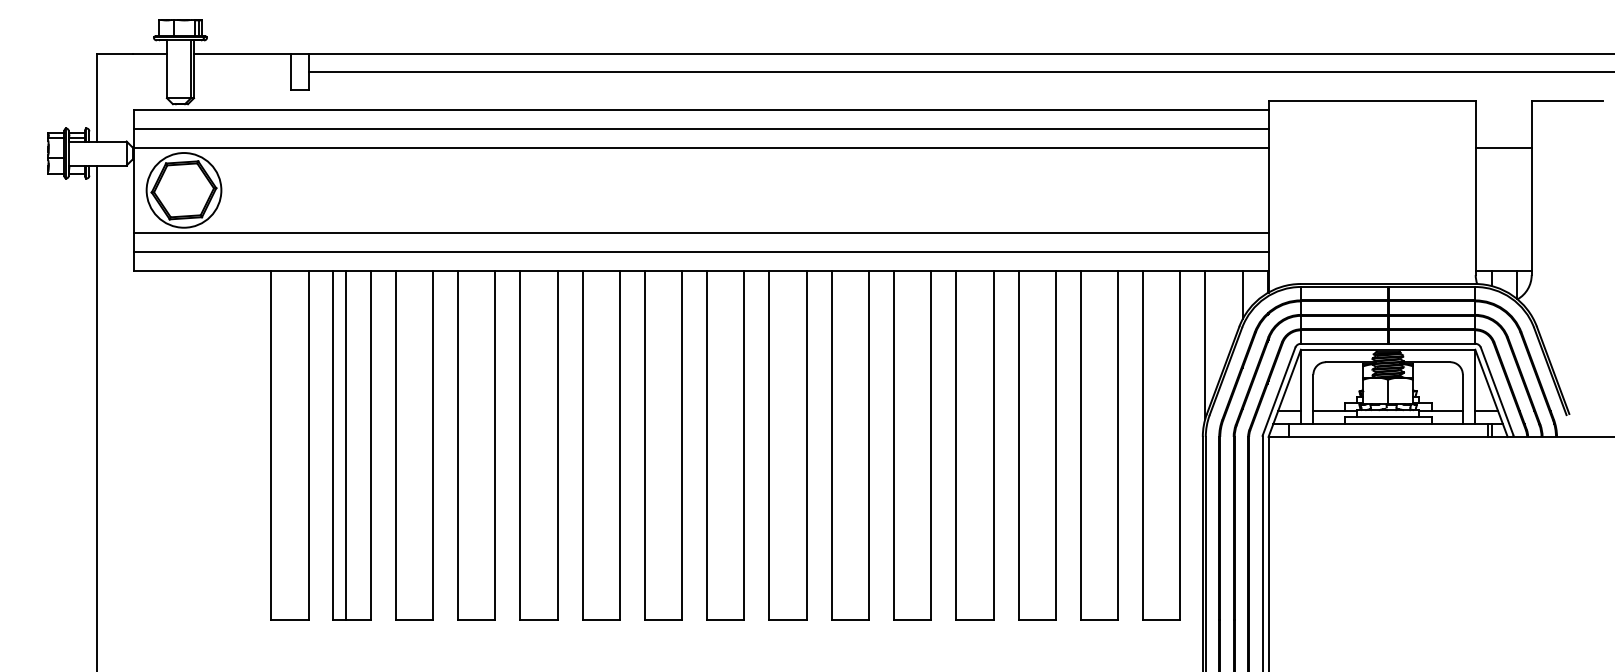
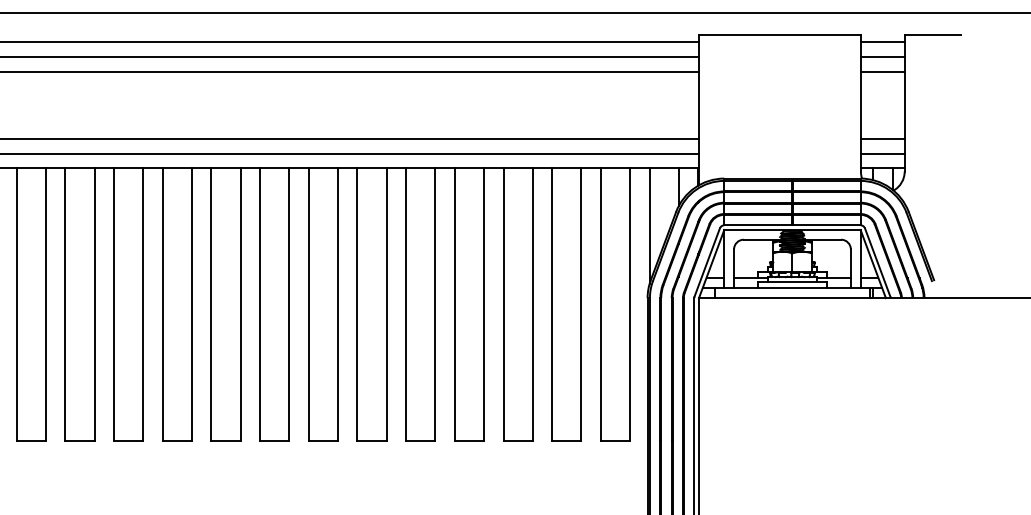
line: (1503, 109) -> (882, 42), added
line: (1503, 128) -> (882, 57), added
line: (1503, 233) -> (882, 139), added
line: (1503, 252) -> (882, 153), added

